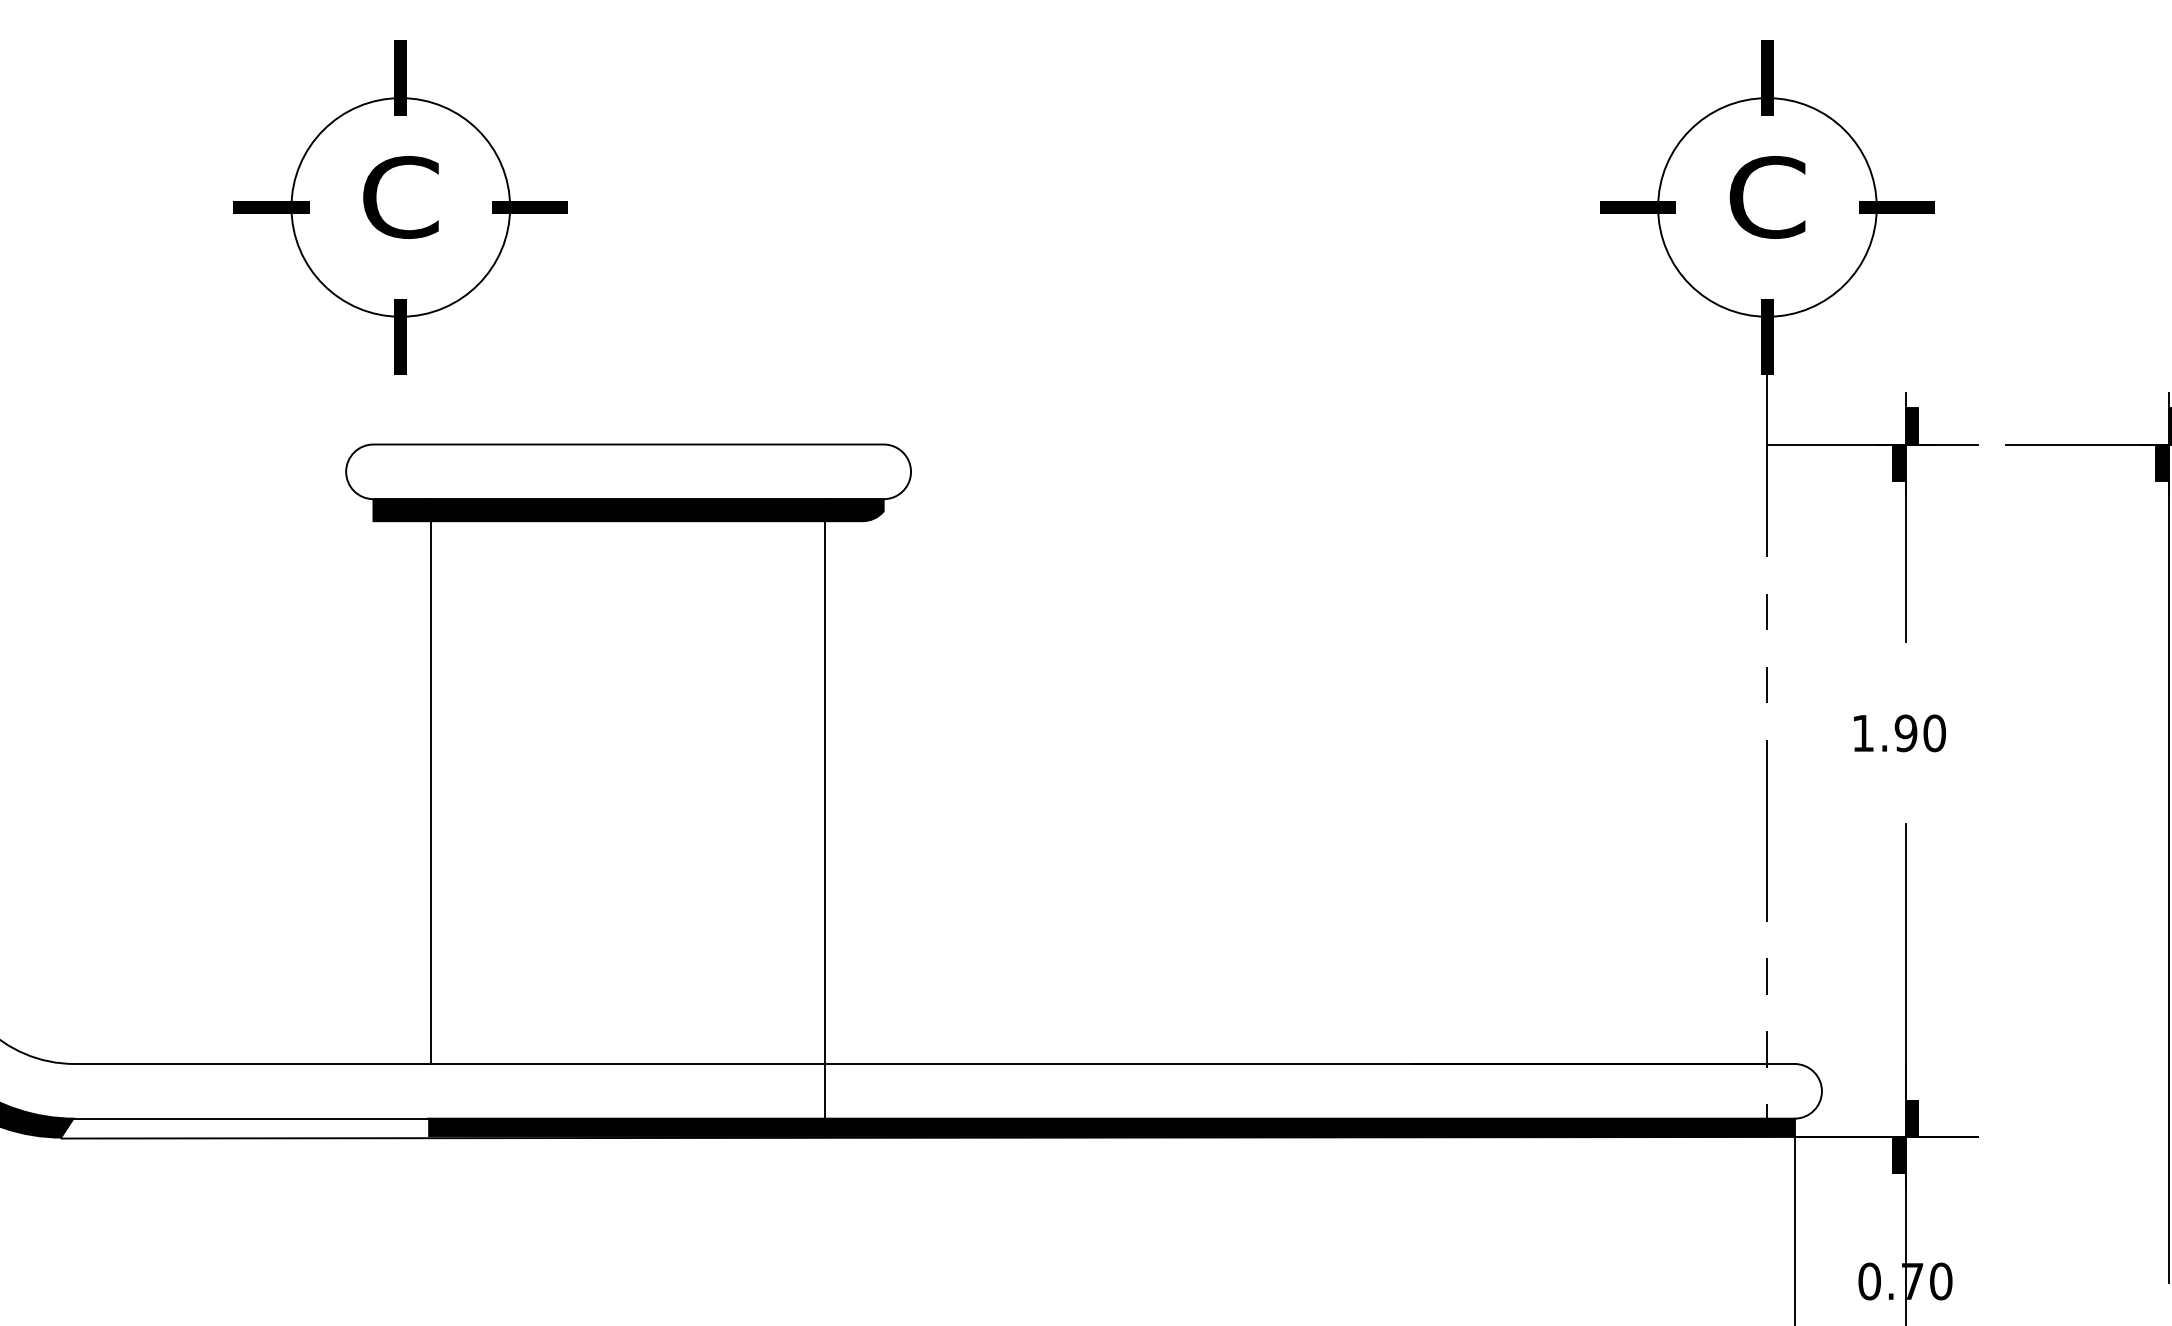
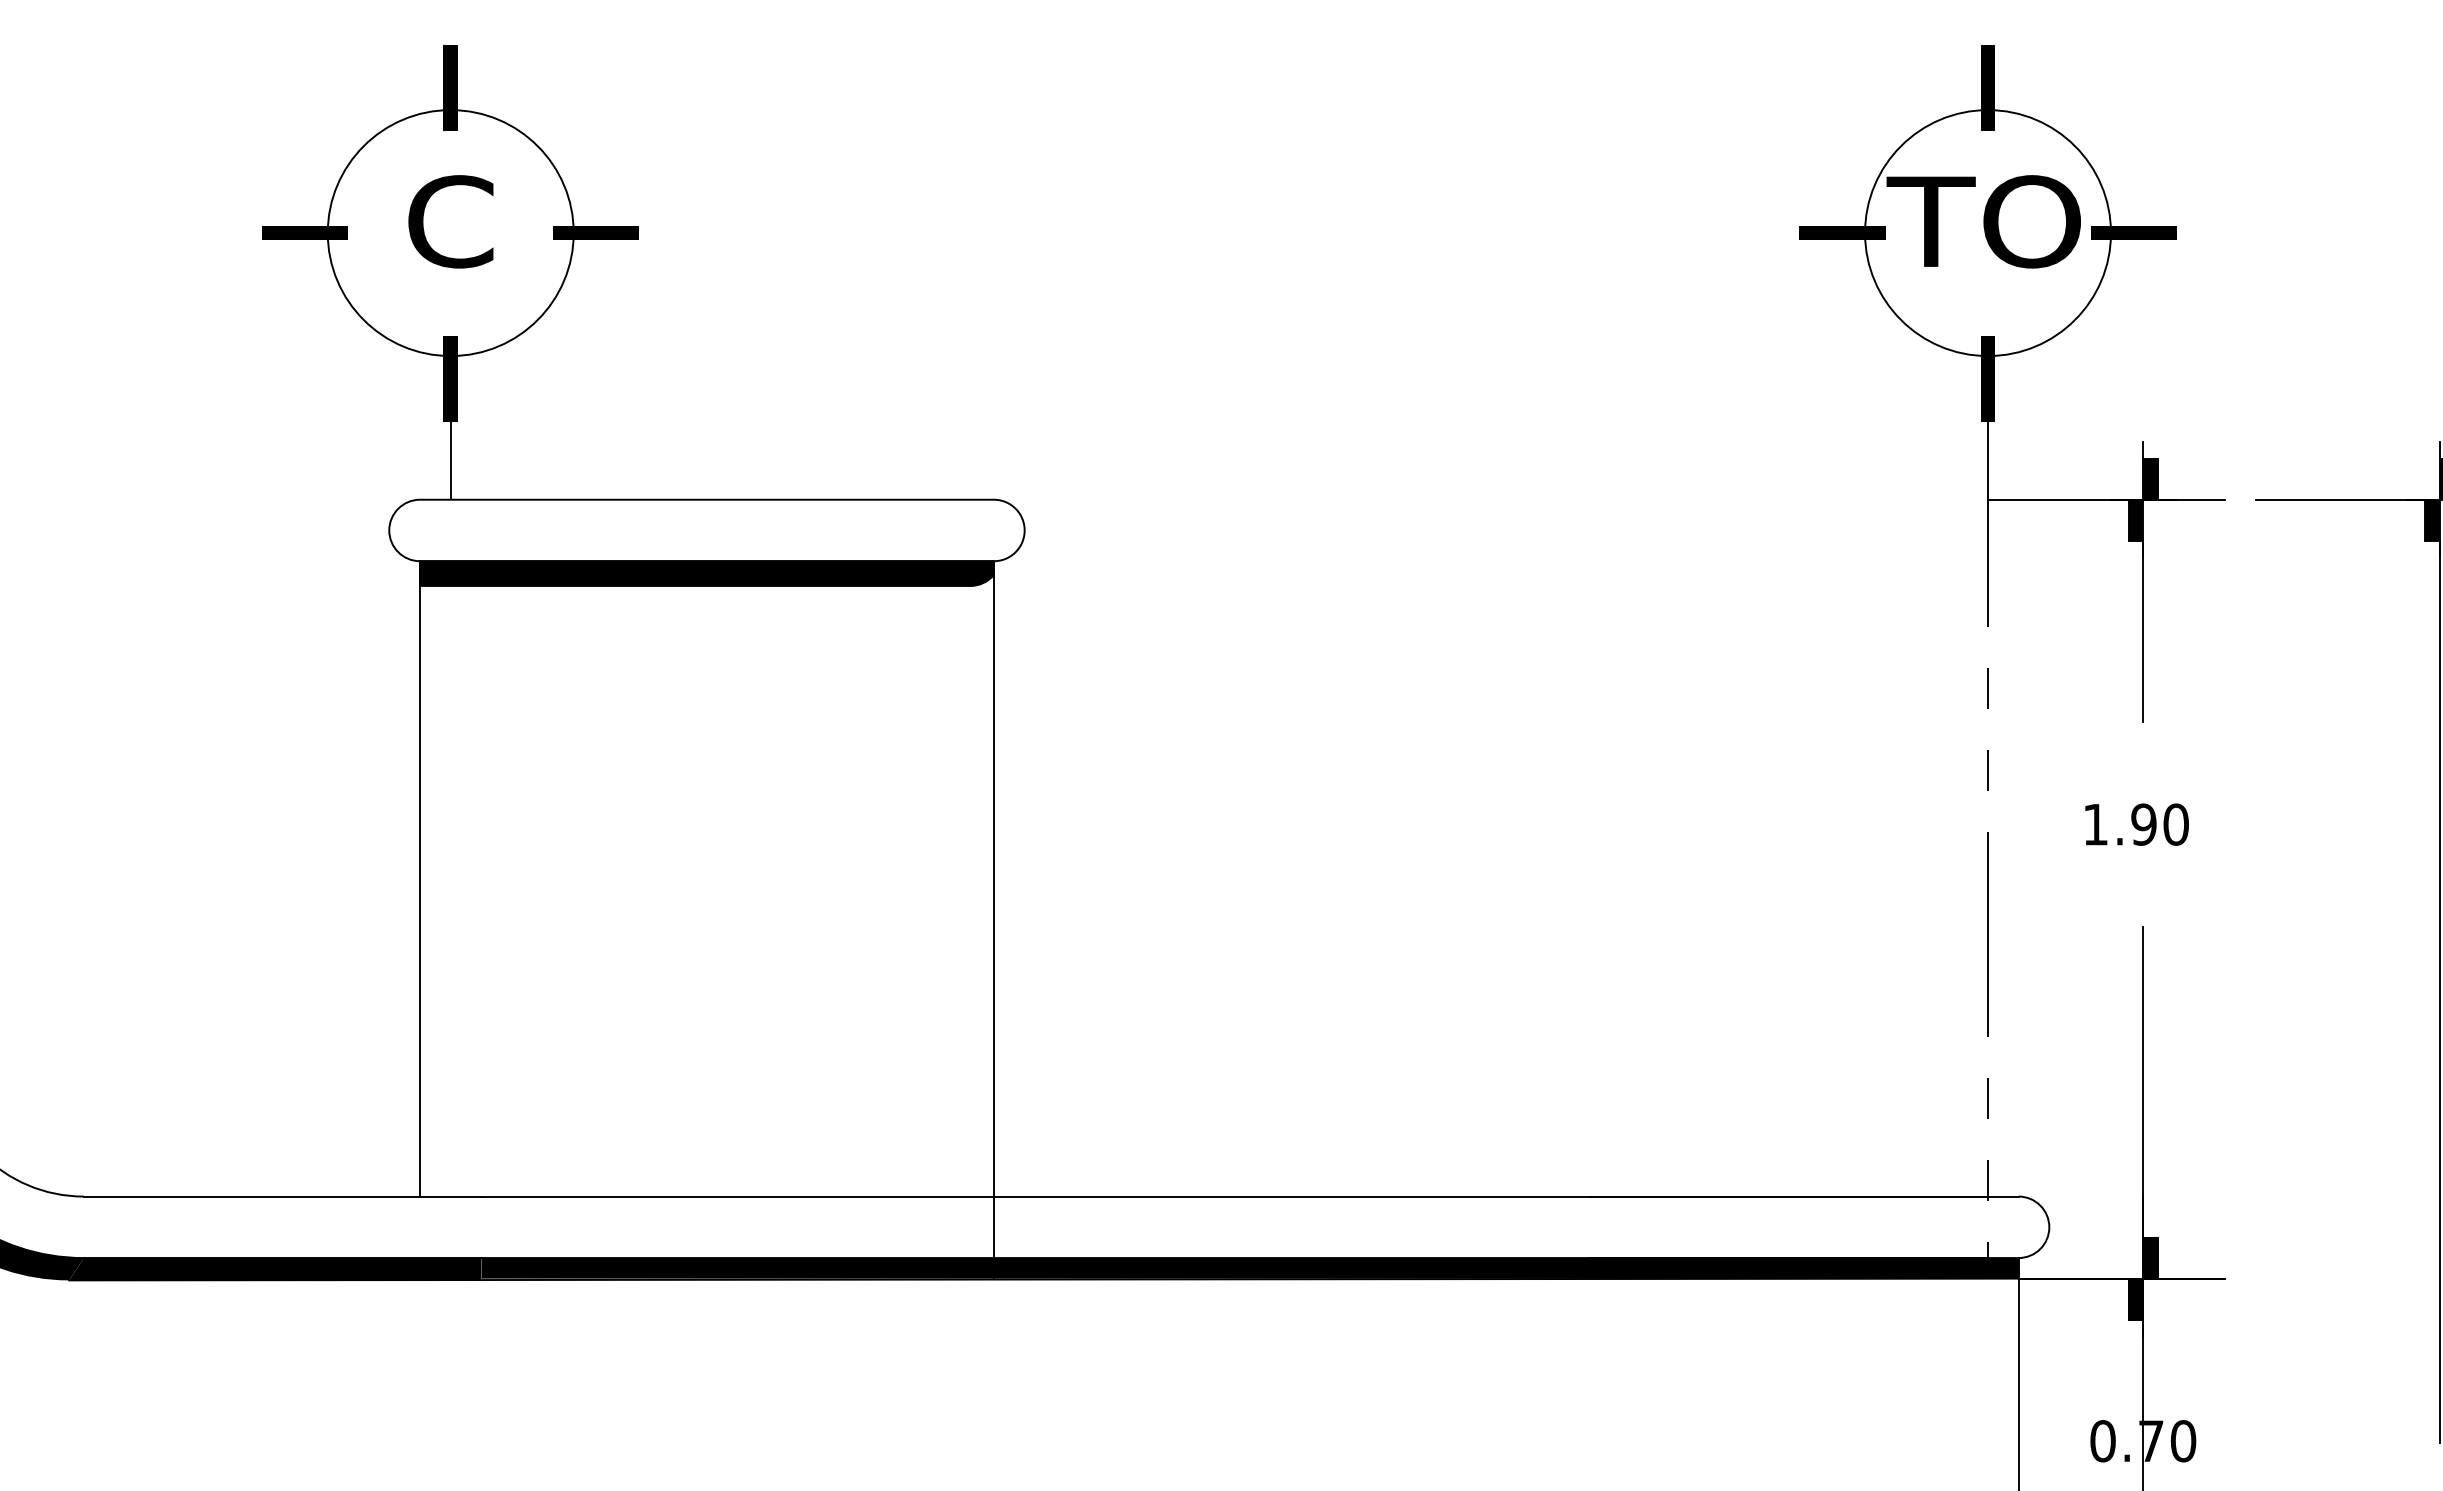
text: (1763, 197) -> (1983, 221), C -> TO
line: (400, 409) -> (450, 460), added
line: (431, 781) -> (420, 878), moved
line: (824, 817) -> (993, 919), moved
fill: (245, 1128) -> (275, 1269), added

